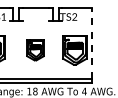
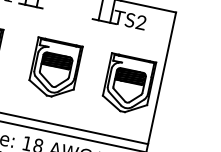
line: (91, 42) -> (162, 76), dashed -> solid
part: (35, 50) -> (54, 69), size x1.43

